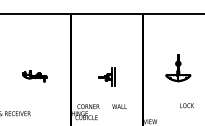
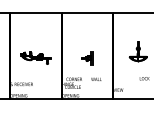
part: (34, 76) -> (35, 57), size x1.67

